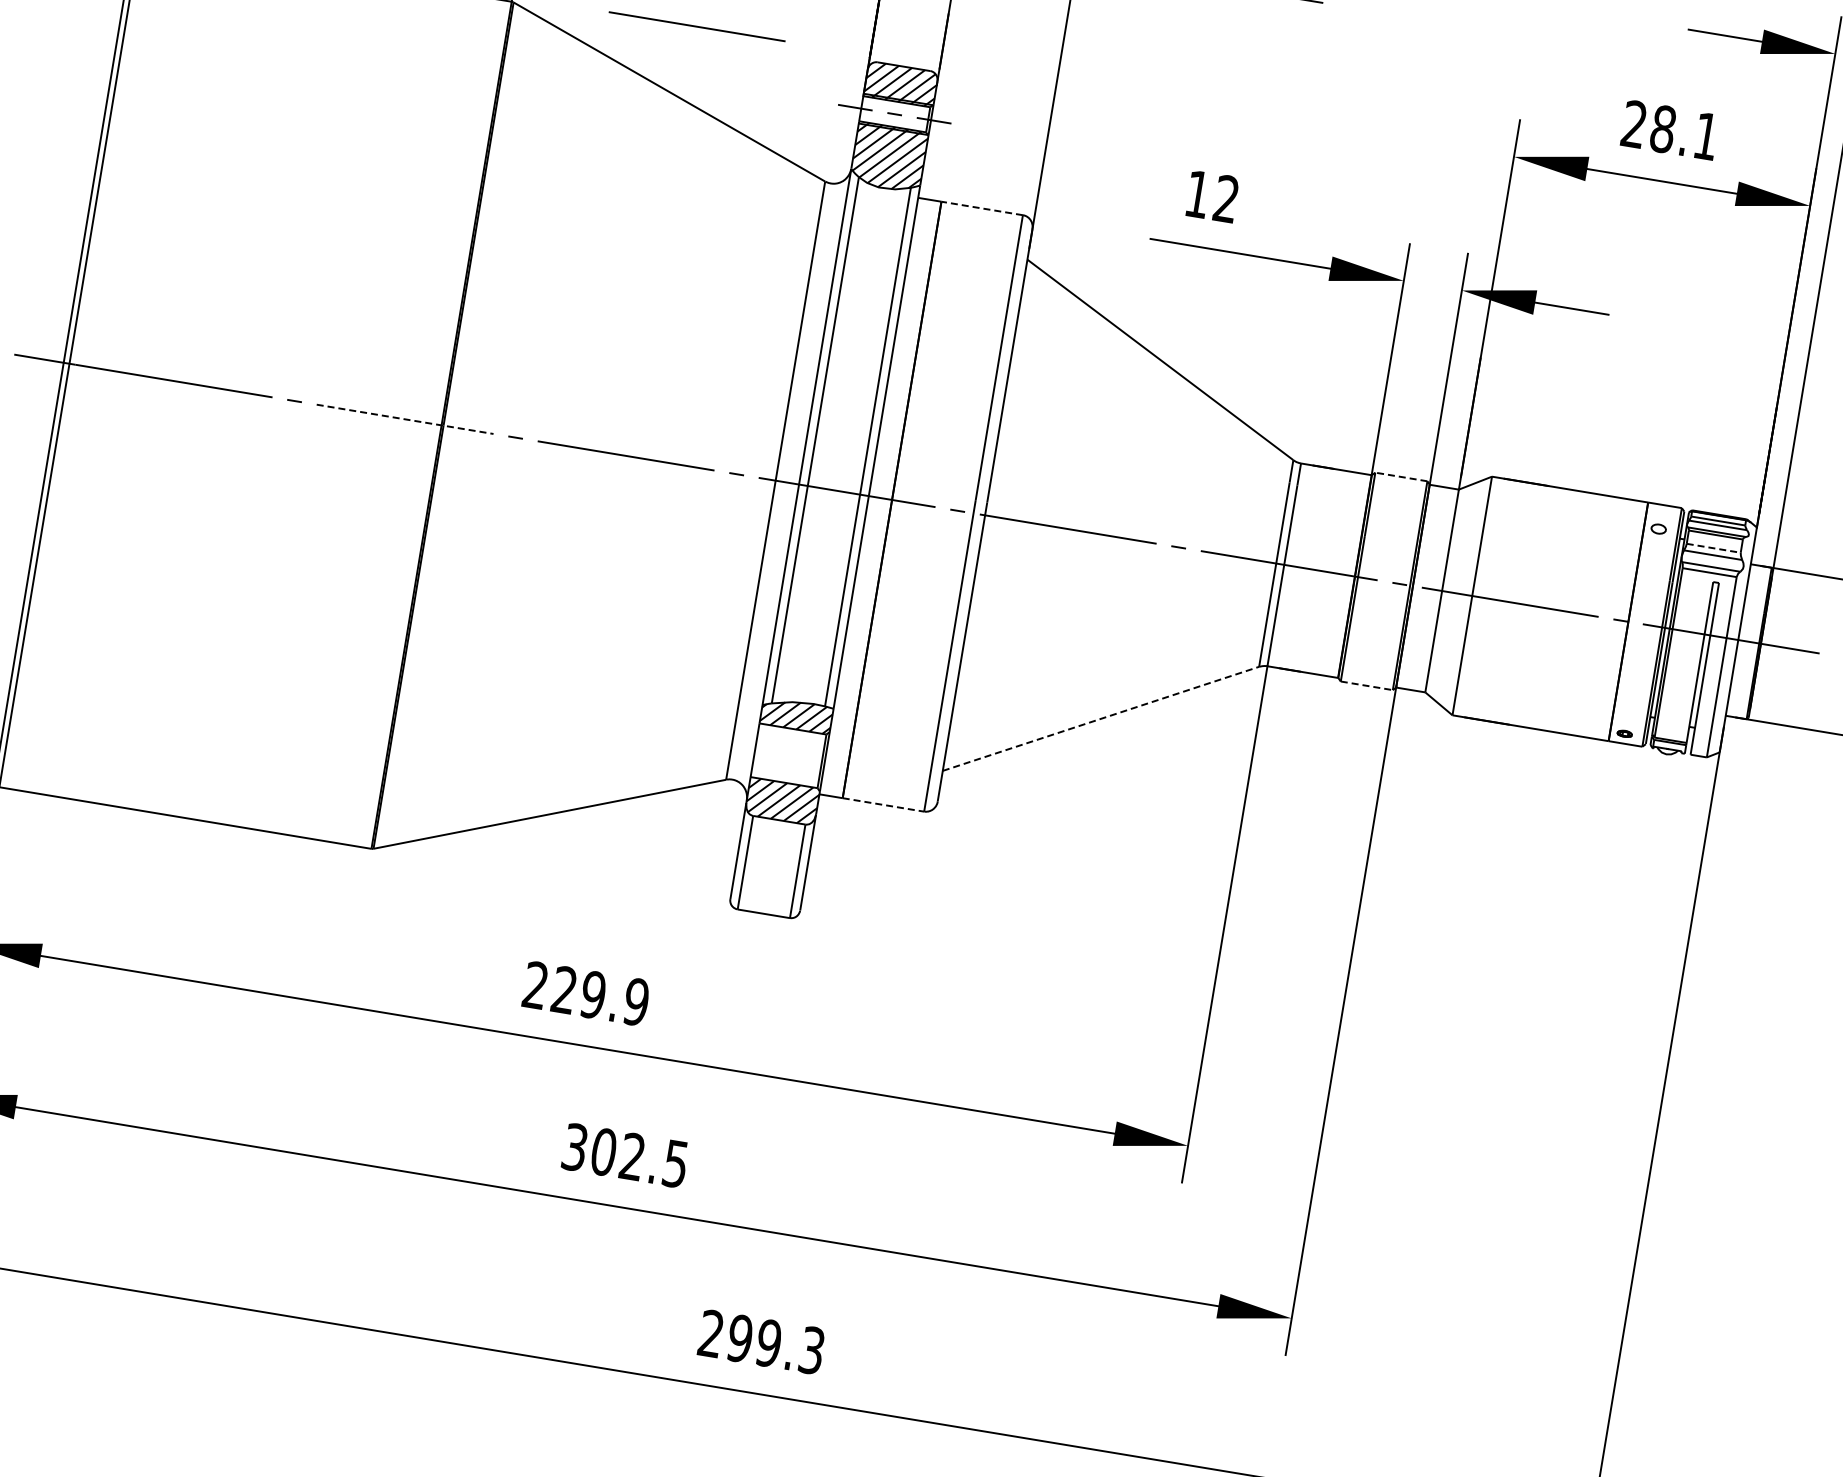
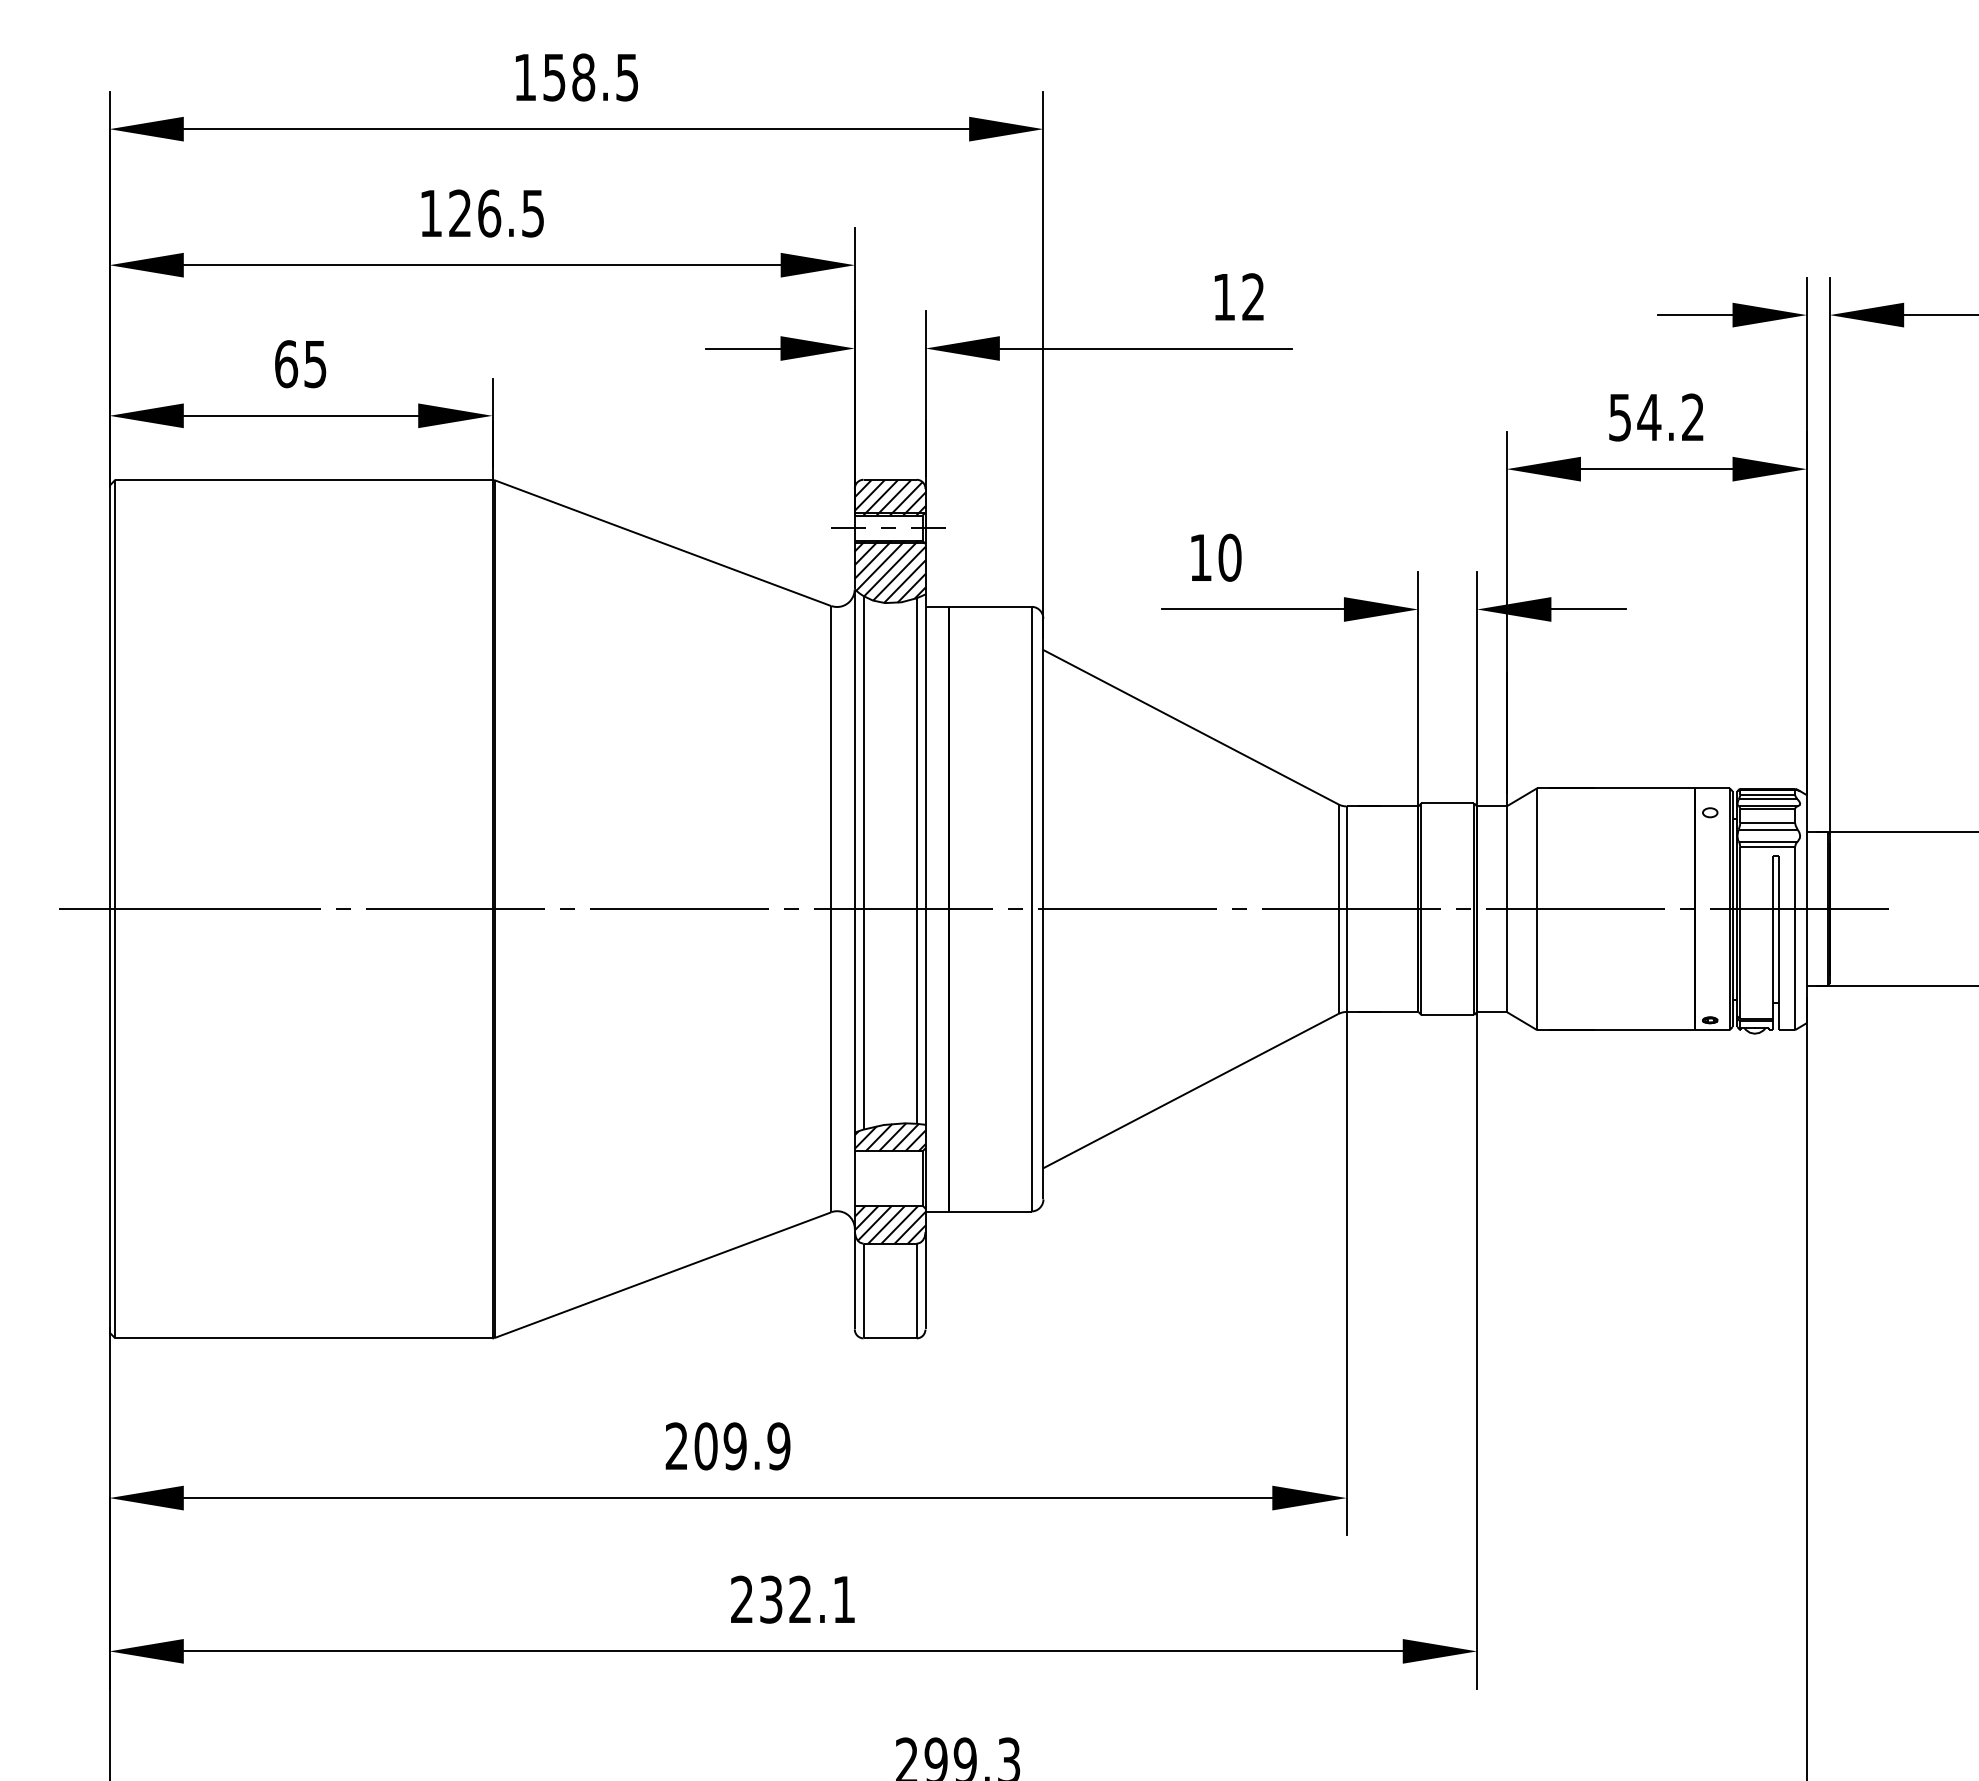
line: (697, 26) -> (679, 473), removed
text: (1670, 130) -> (1656, 417), 28.1 -> 54.2
text: (1226, 198) -> (1229, 557), 12 -> 10
line: (981, 207) -> (989, 606), dashed -> solid
line: (405, 419) -> (455, 909), dashed -> solid
line: (1401, 477) -> (1447, 803), dashed -> solid
line: (1714, 548) -> (1768, 822), dashed -> solid
line: (1367, 686) -> (1448, 1015), dashed -> solid
line: (1100, 719) -> (1190, 1091), dashed -> solid
line: (883, 804) -> (990, 1211), dashed -> solid
text: (563, 990) -> (705, 1446), 229.9 -> 209.9
text: (624, 1155) -> (792, 1599), 302.5 -> 232.1

